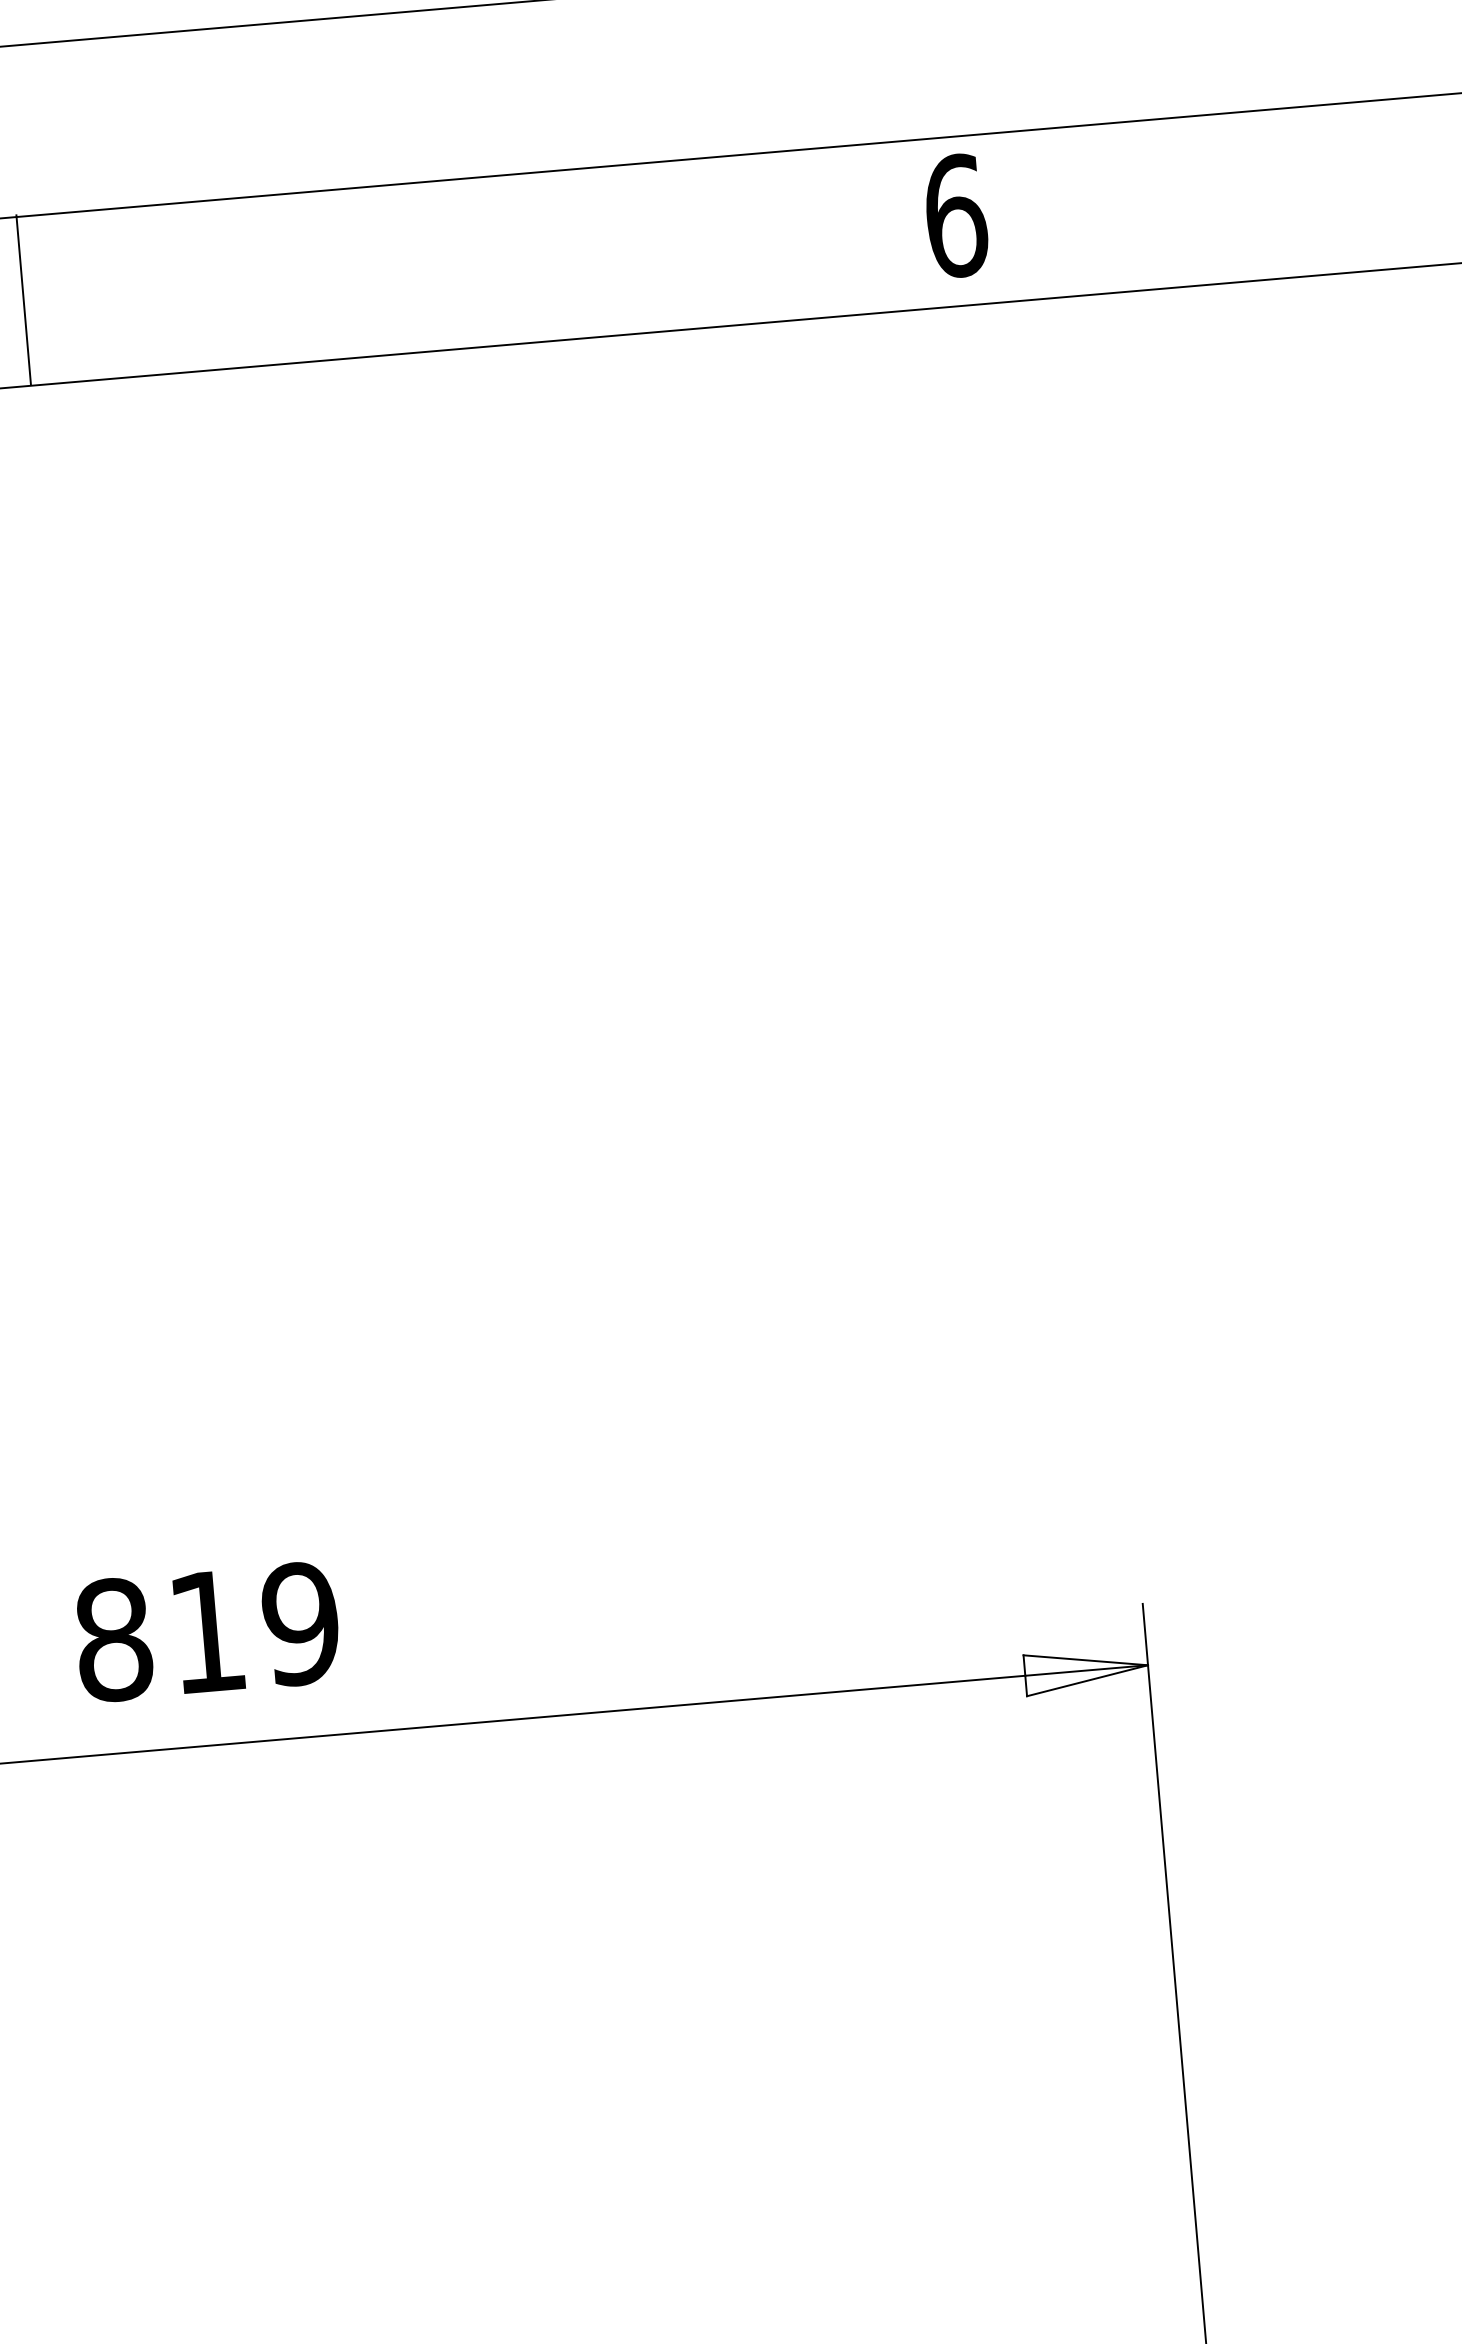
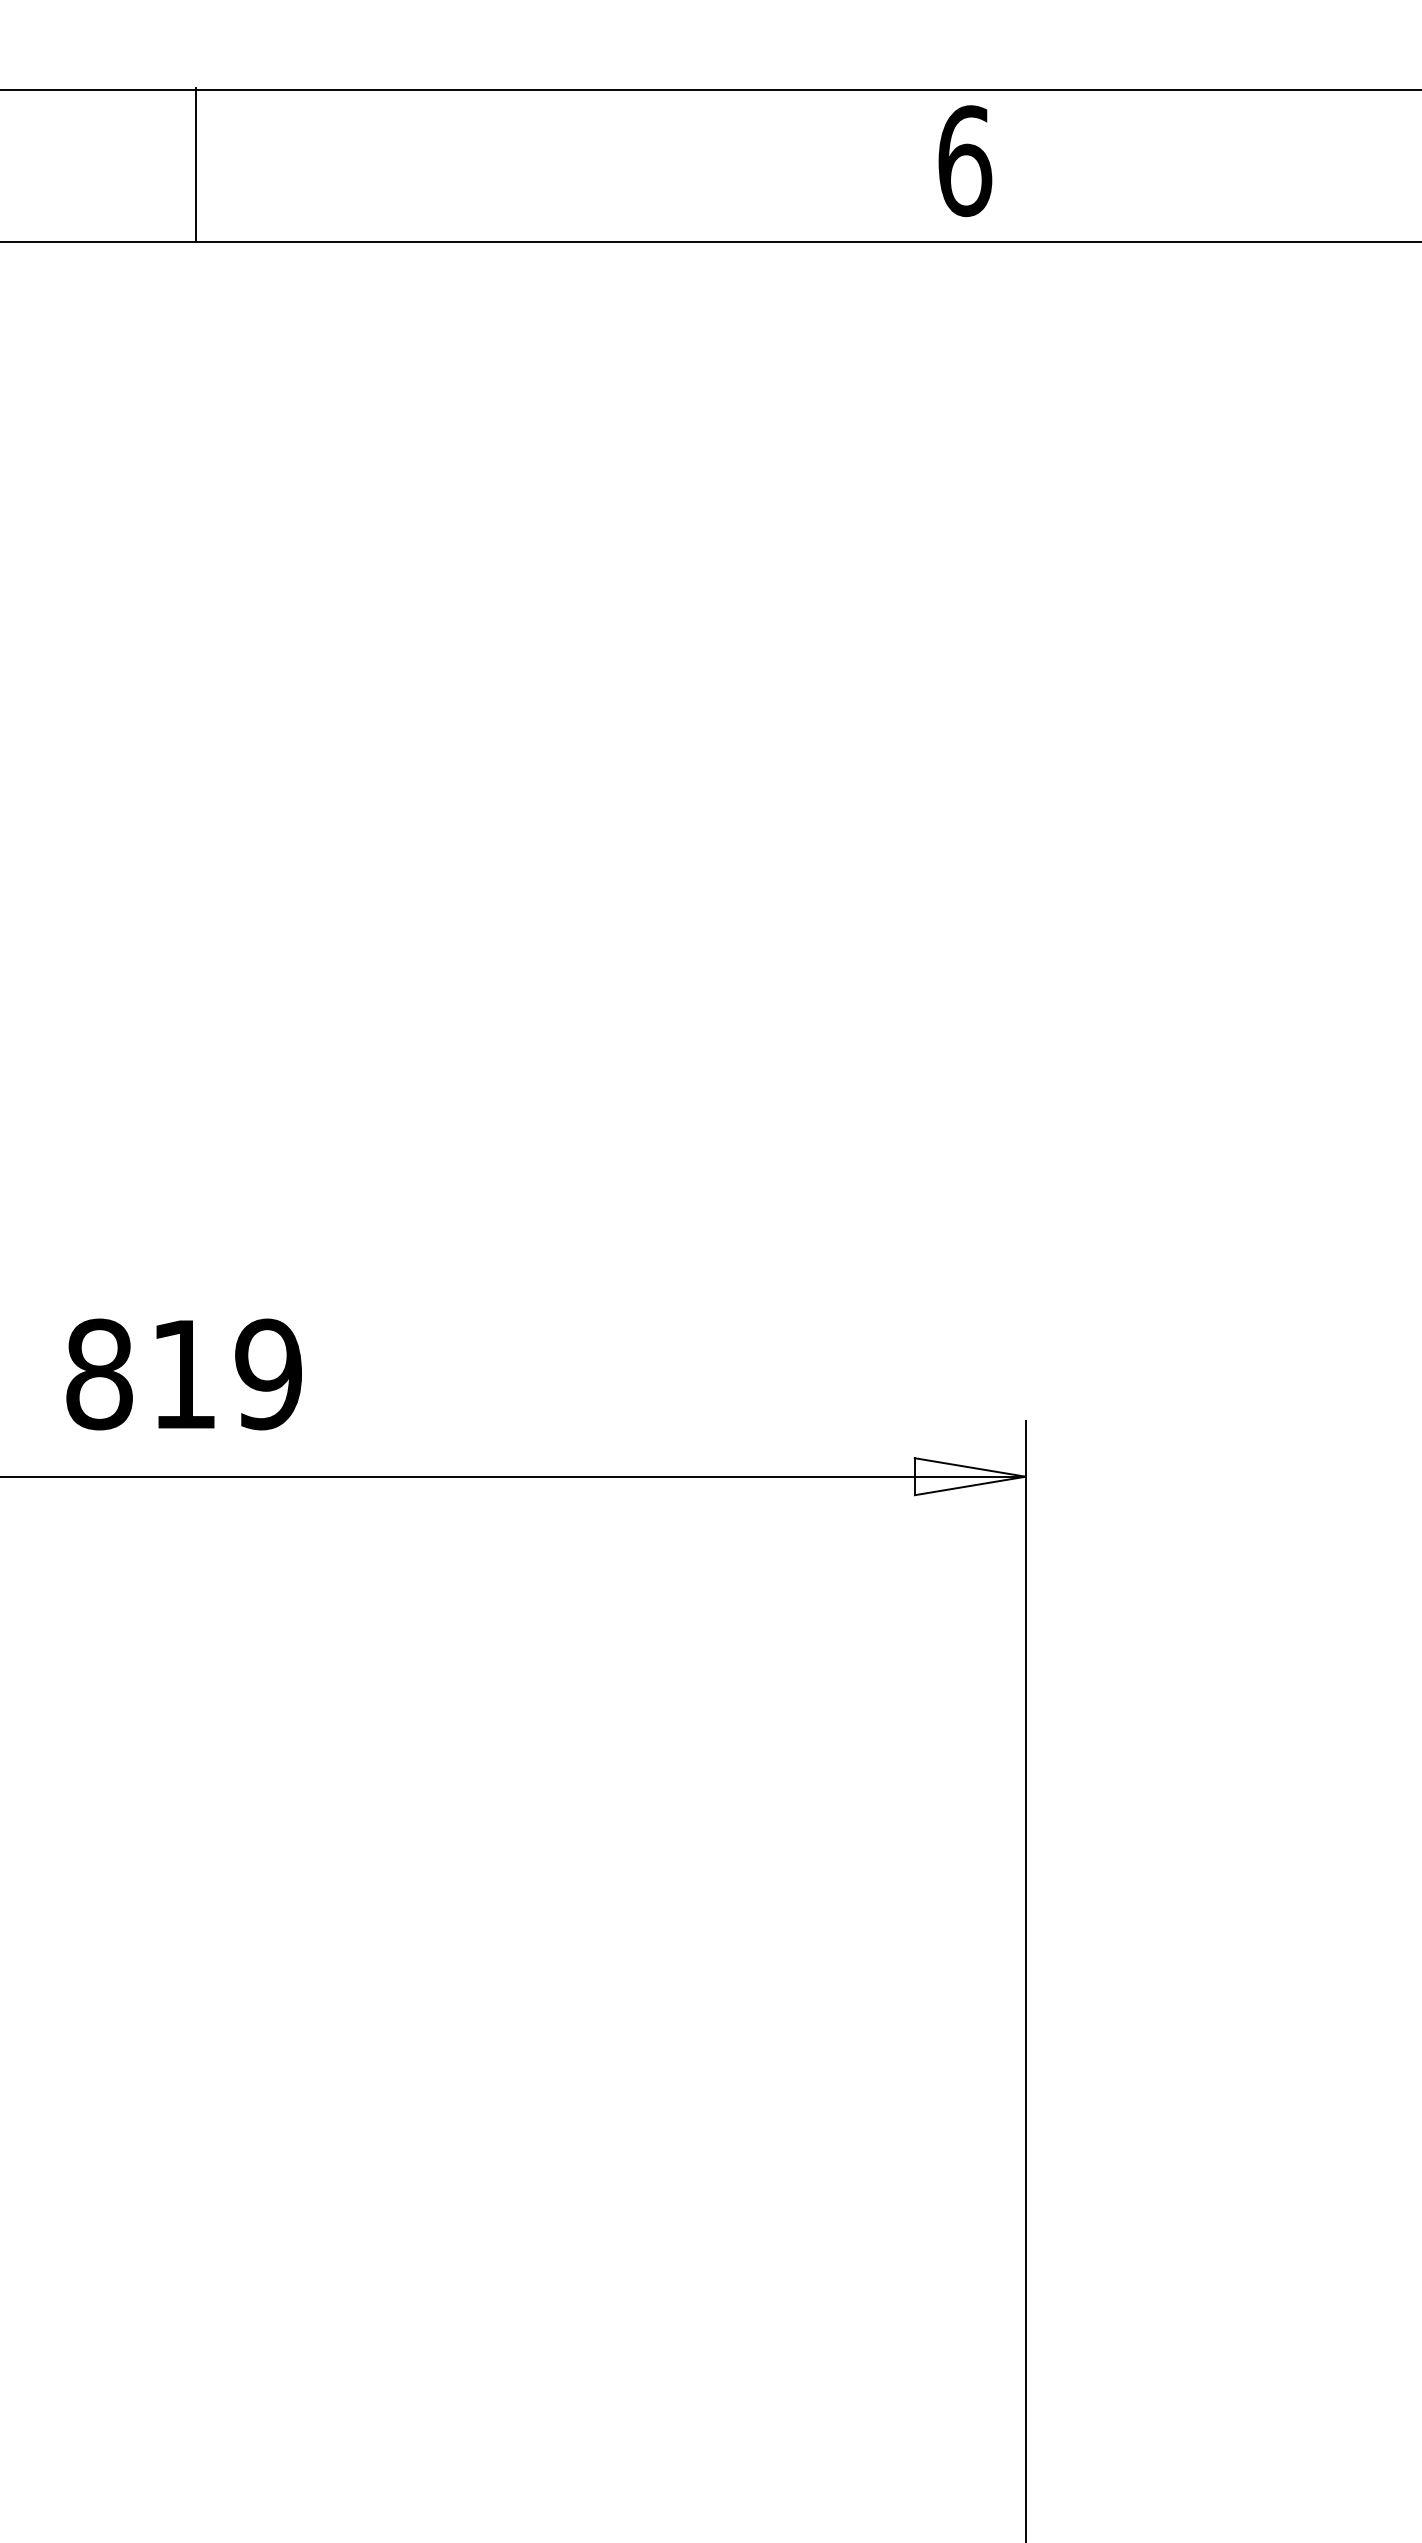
line: (23, 299) -> (195, 164), moved

